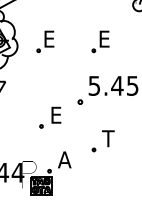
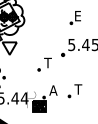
part: (43, 42) -> (40, 18), removed
text: (55, 114) -> (47, 62), E -> T
part: (102, 141) -> (74, 91), moved

